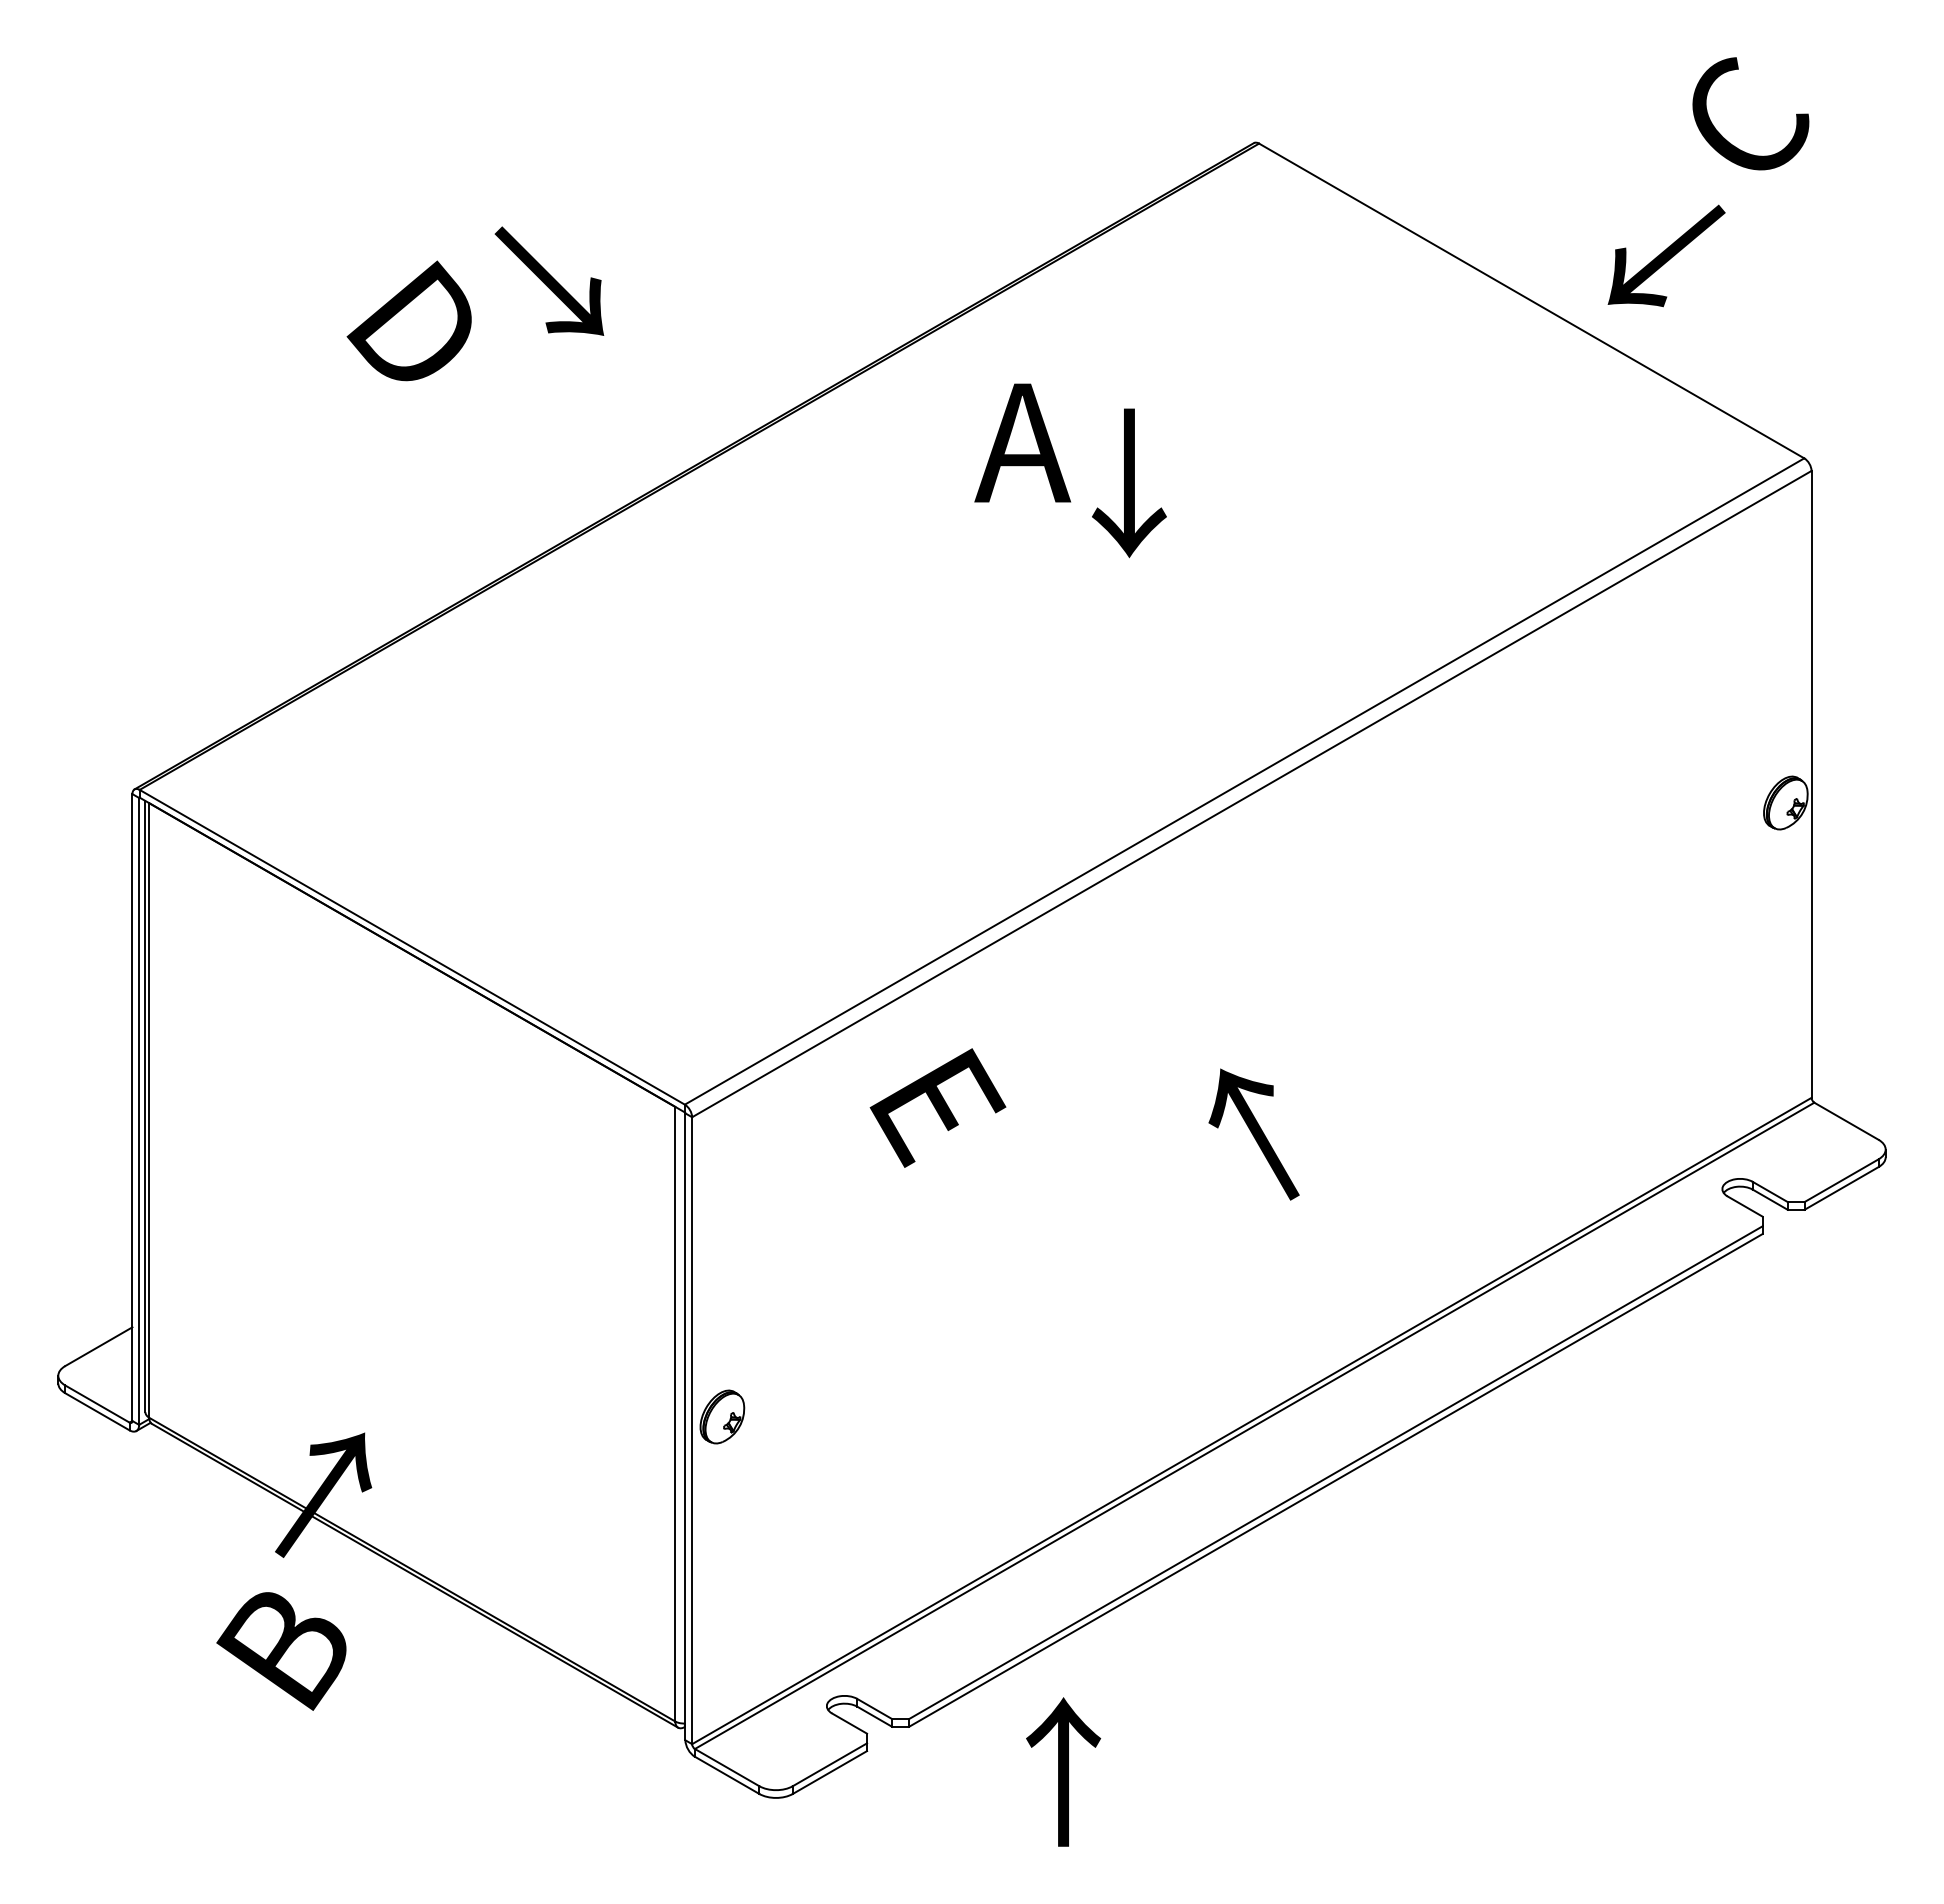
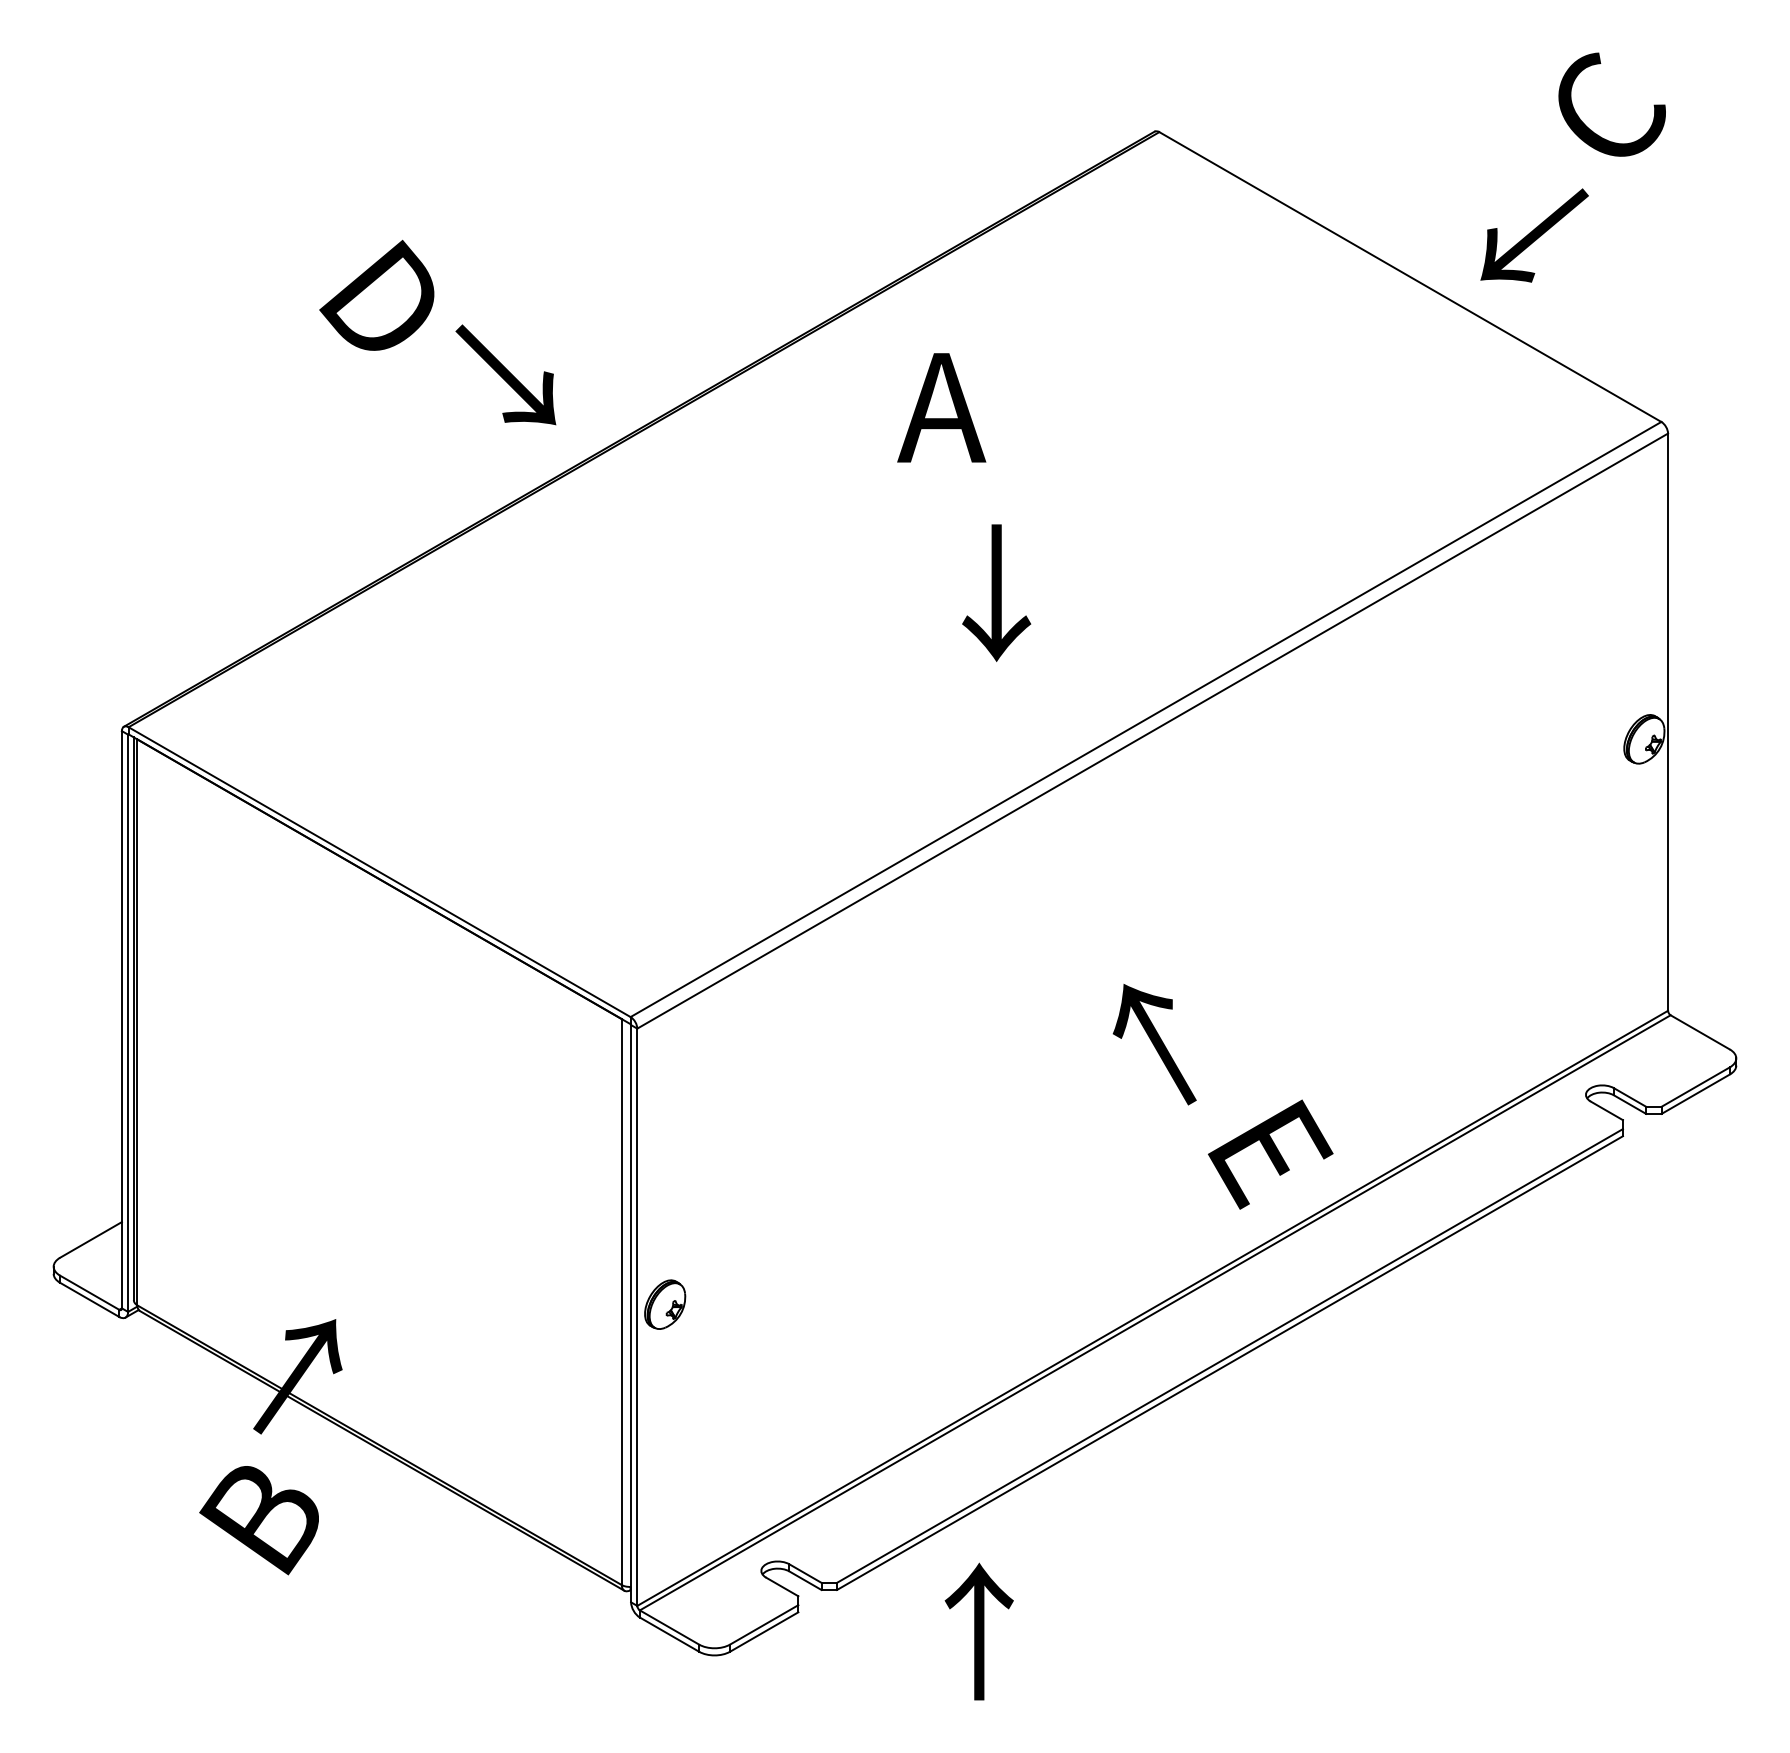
text: (549, 280) -> (505, 374), moved
text: (1129, 483) -> (996, 593), moved
text: (937, 1107) -> (1270, 1154), moved

